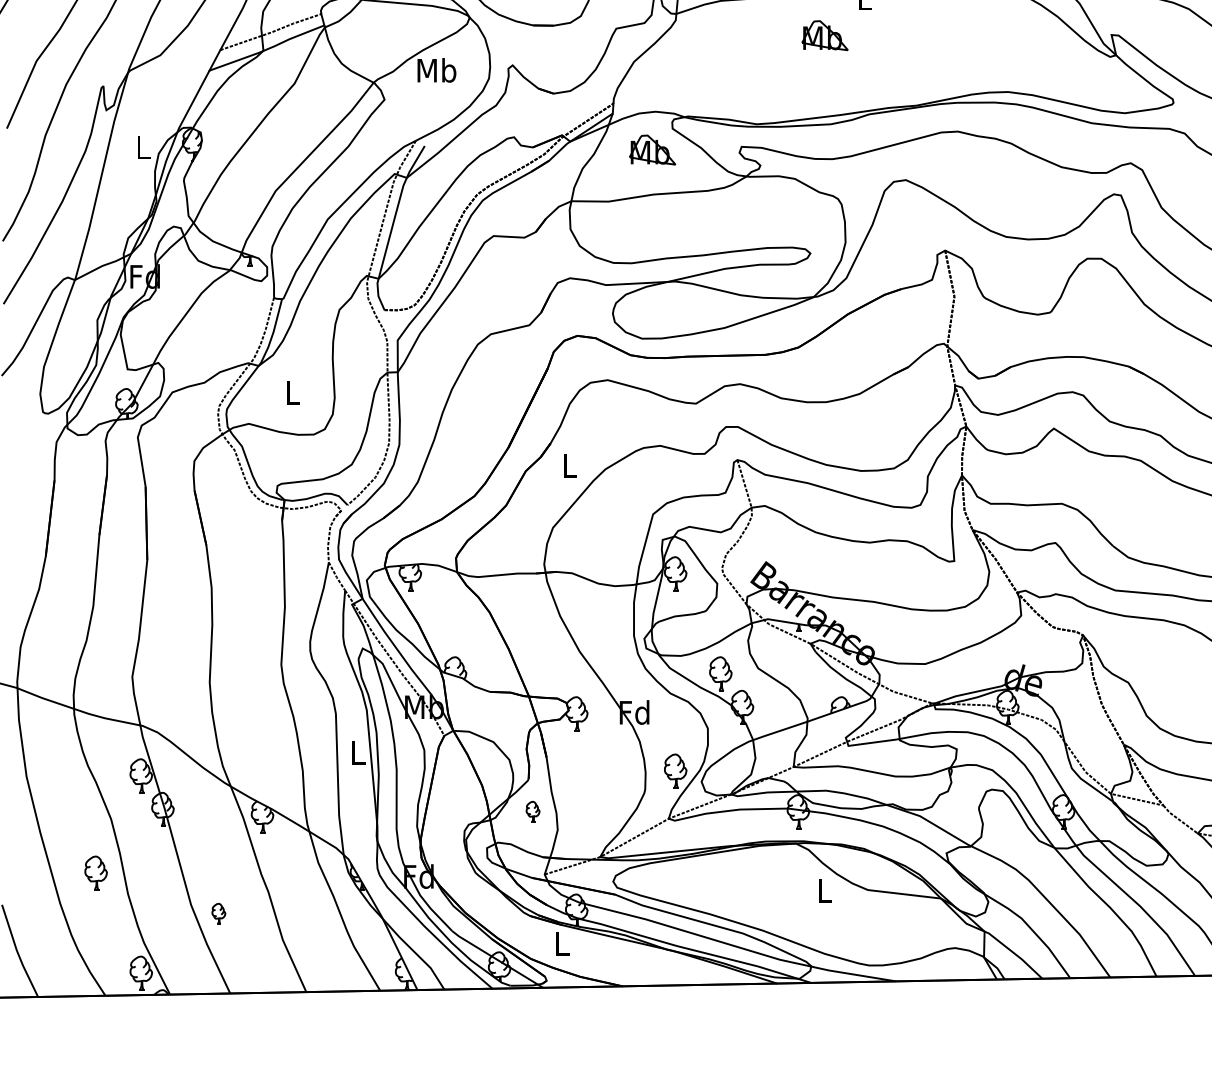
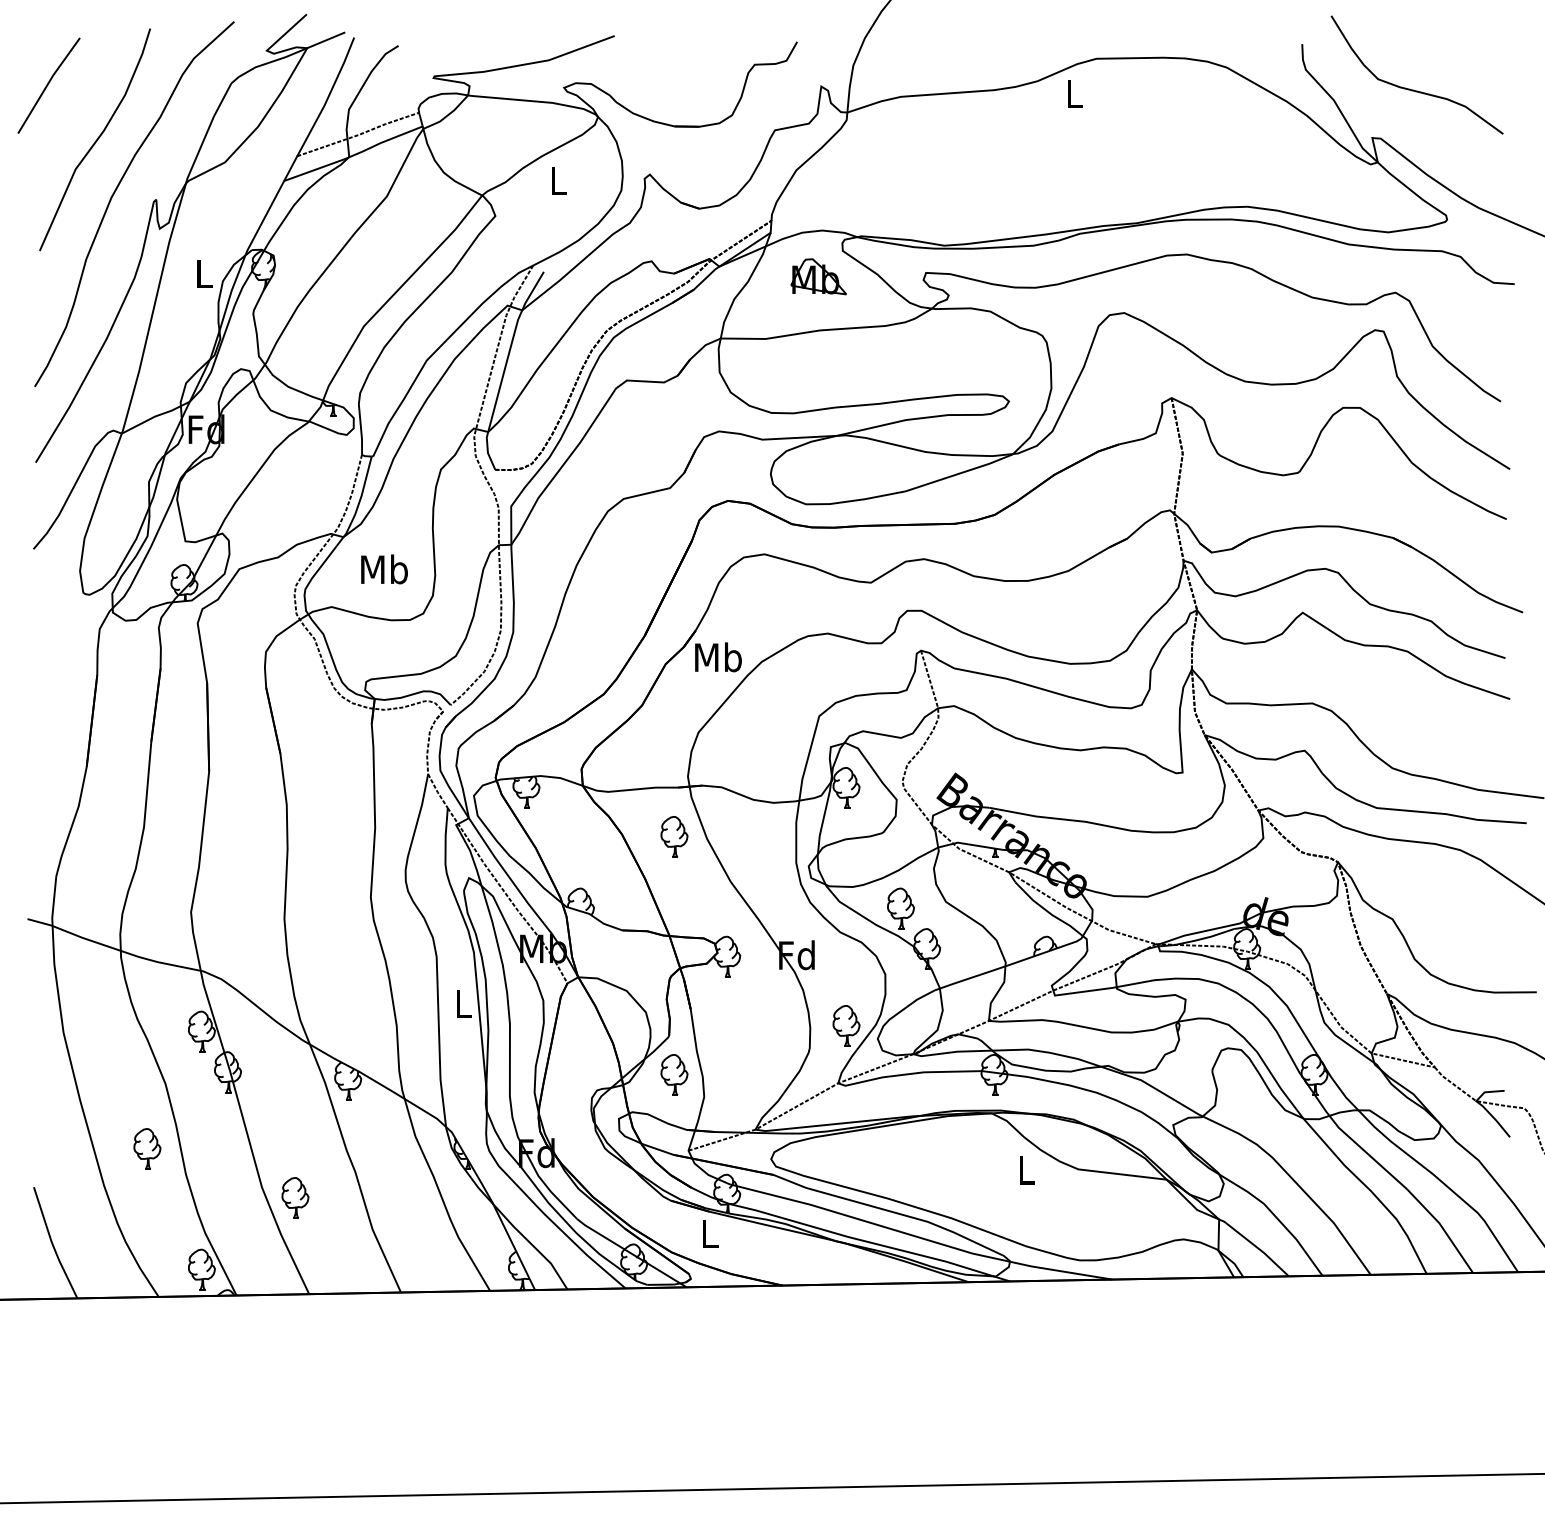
part: (824, 35) -> (1026, 138), removed
text: (436, 70) -> (558, 180), Mb -> L
text: (292, 392) -> (384, 569), L -> Mb
text: (569, 465) -> (718, 657), L -> Mb
part: (533, 614) -> (674, 836), added
part: (533, 811) -> (674, 1074), size x1.67
part: (218, 913) -> (295, 1197), size x1.67

